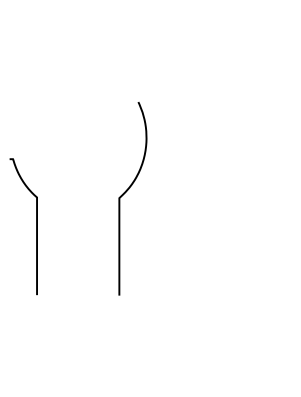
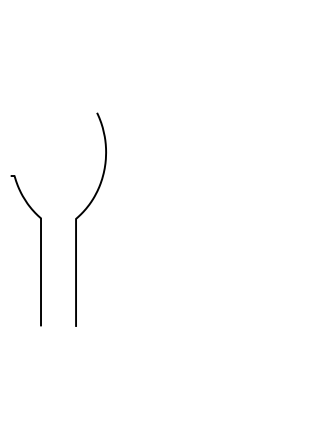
curve: (126, 192) -> (84, 212), moved

